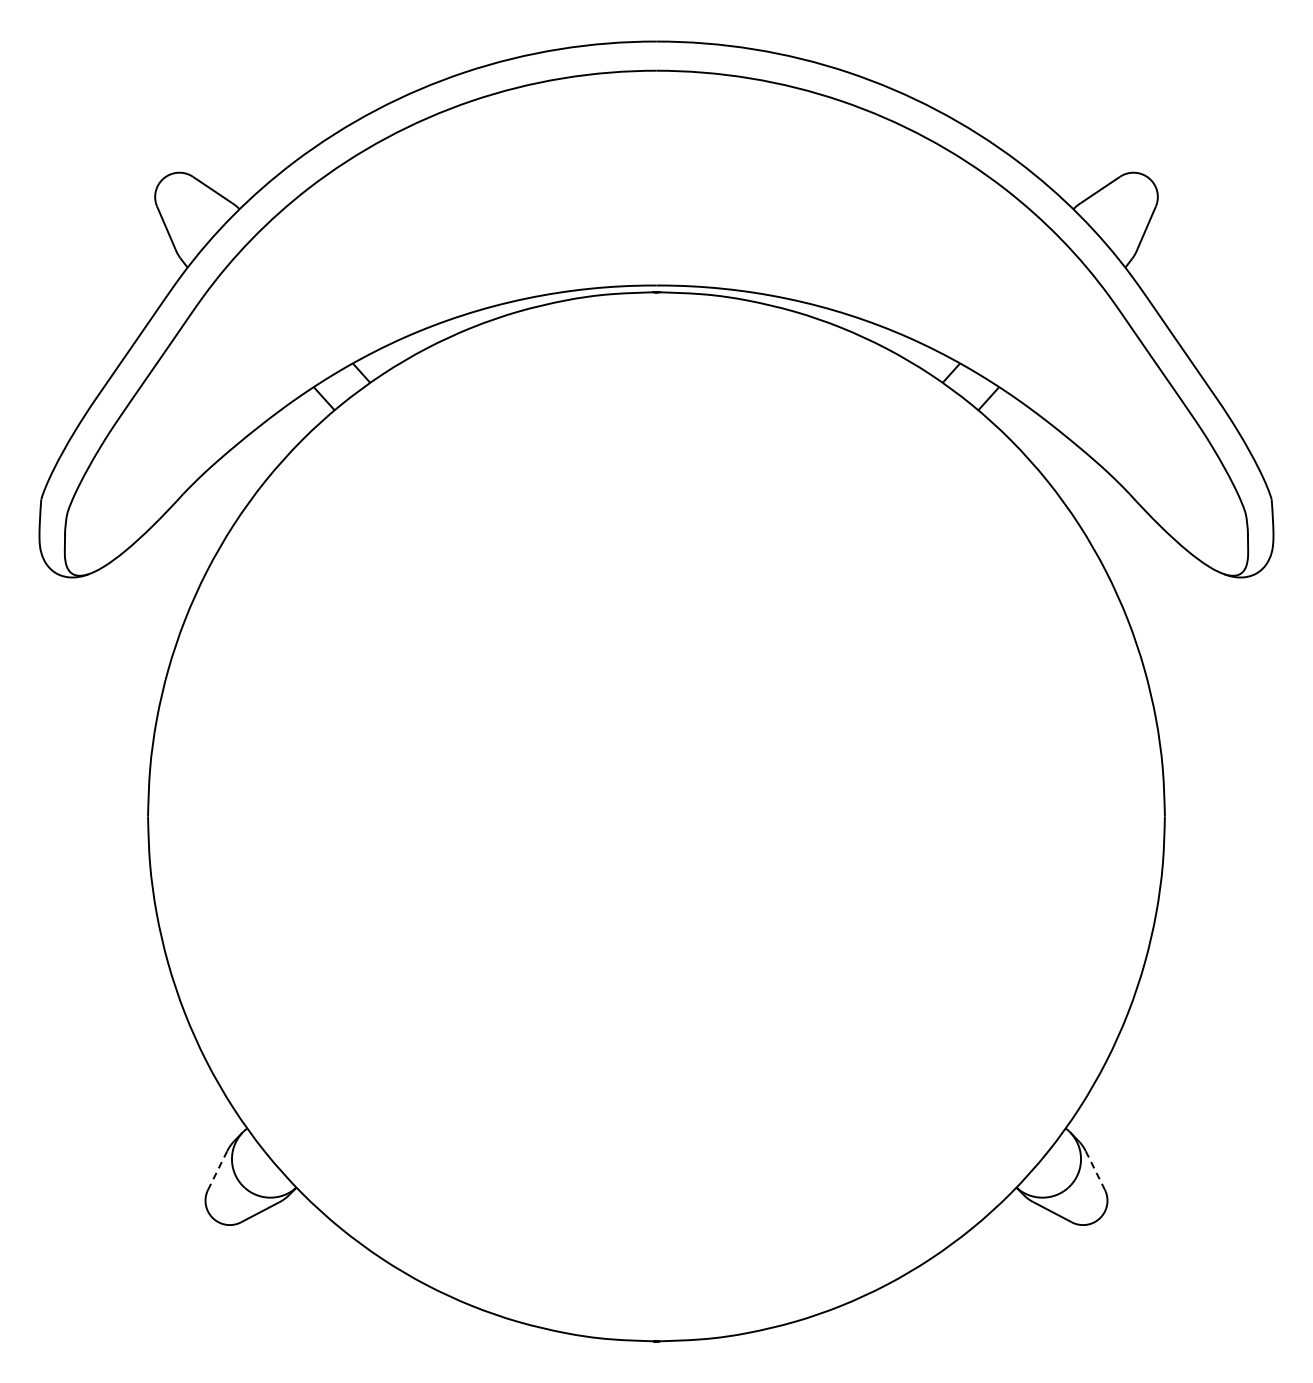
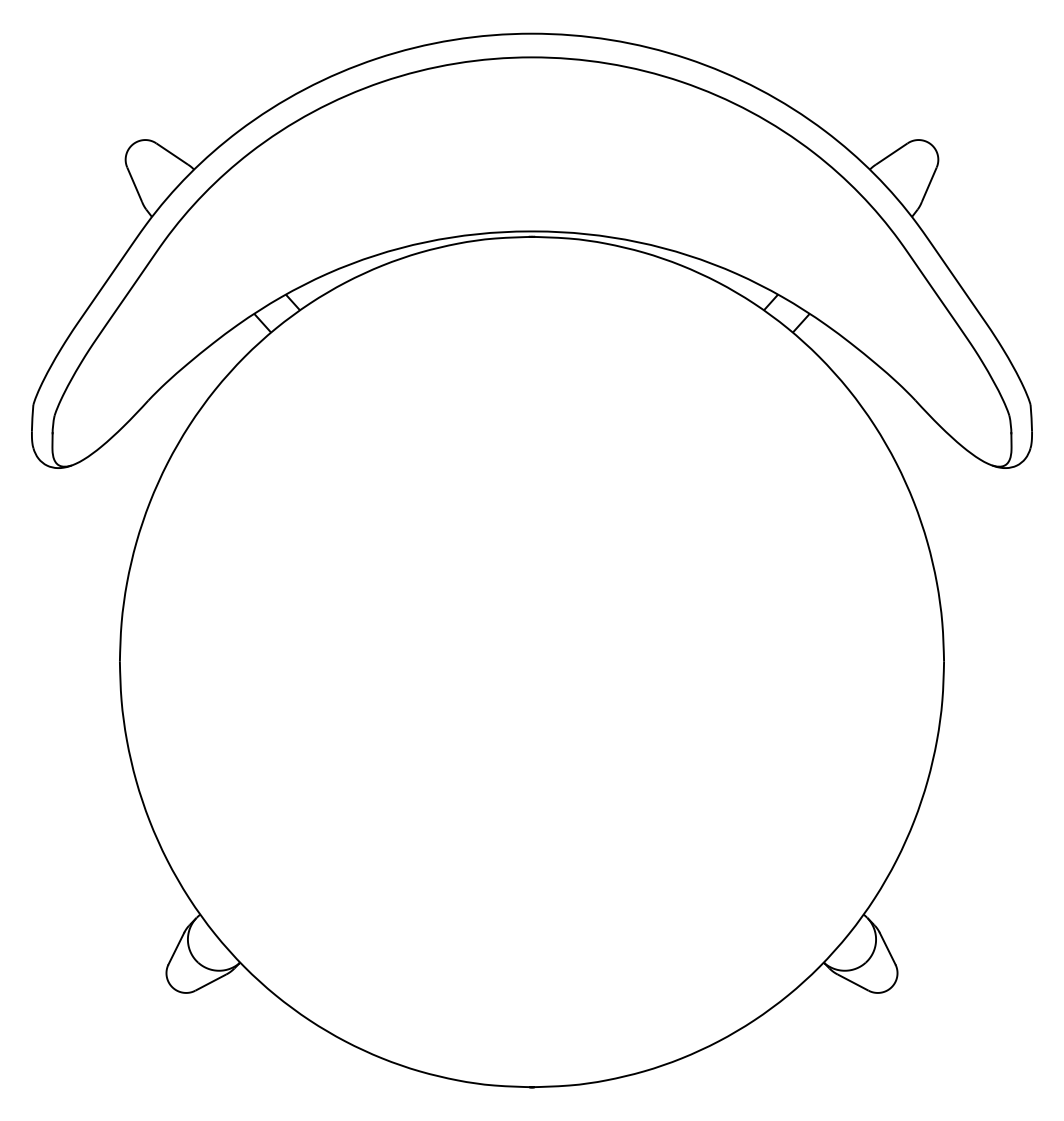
line: (217, 1170) -> (176, 948), dashed -> solid
line: (1095, 1170) -> (887, 948), dashed -> solid

